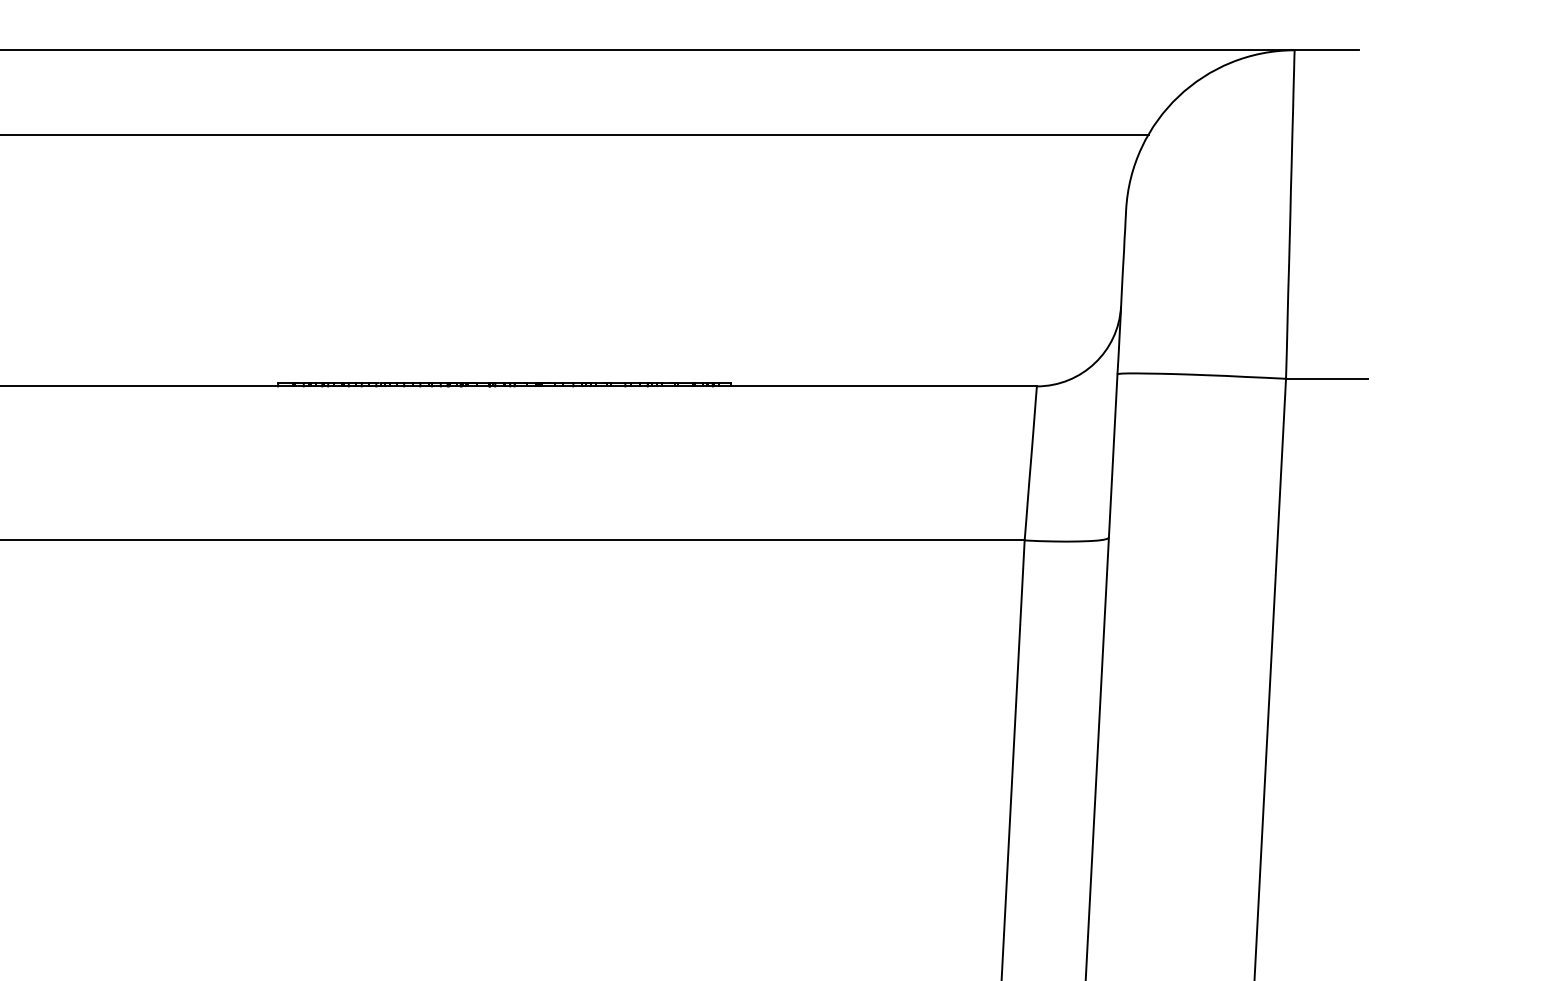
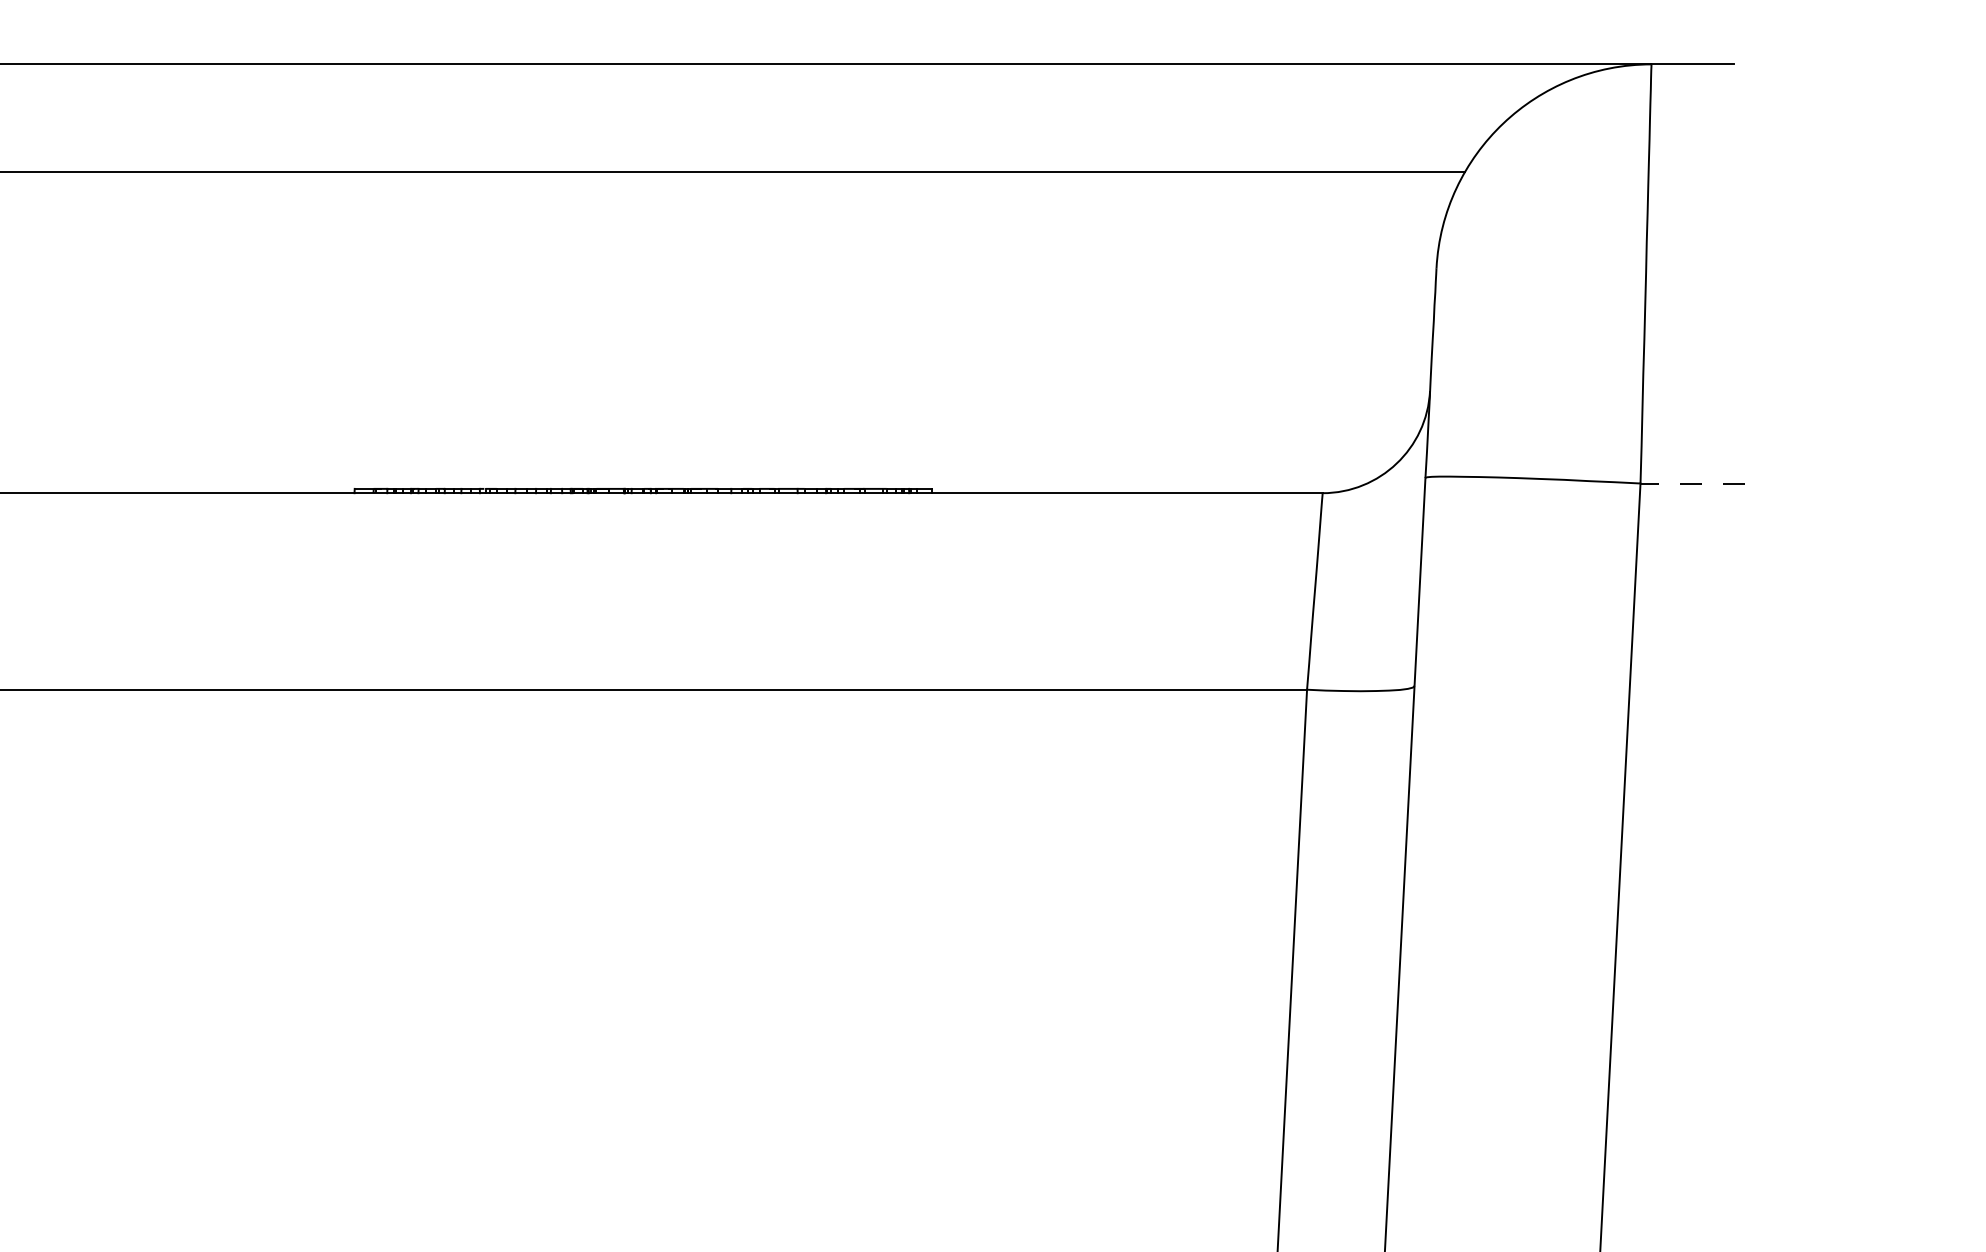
line: (1326, 378) -> (1692, 483), solid -> dashed

